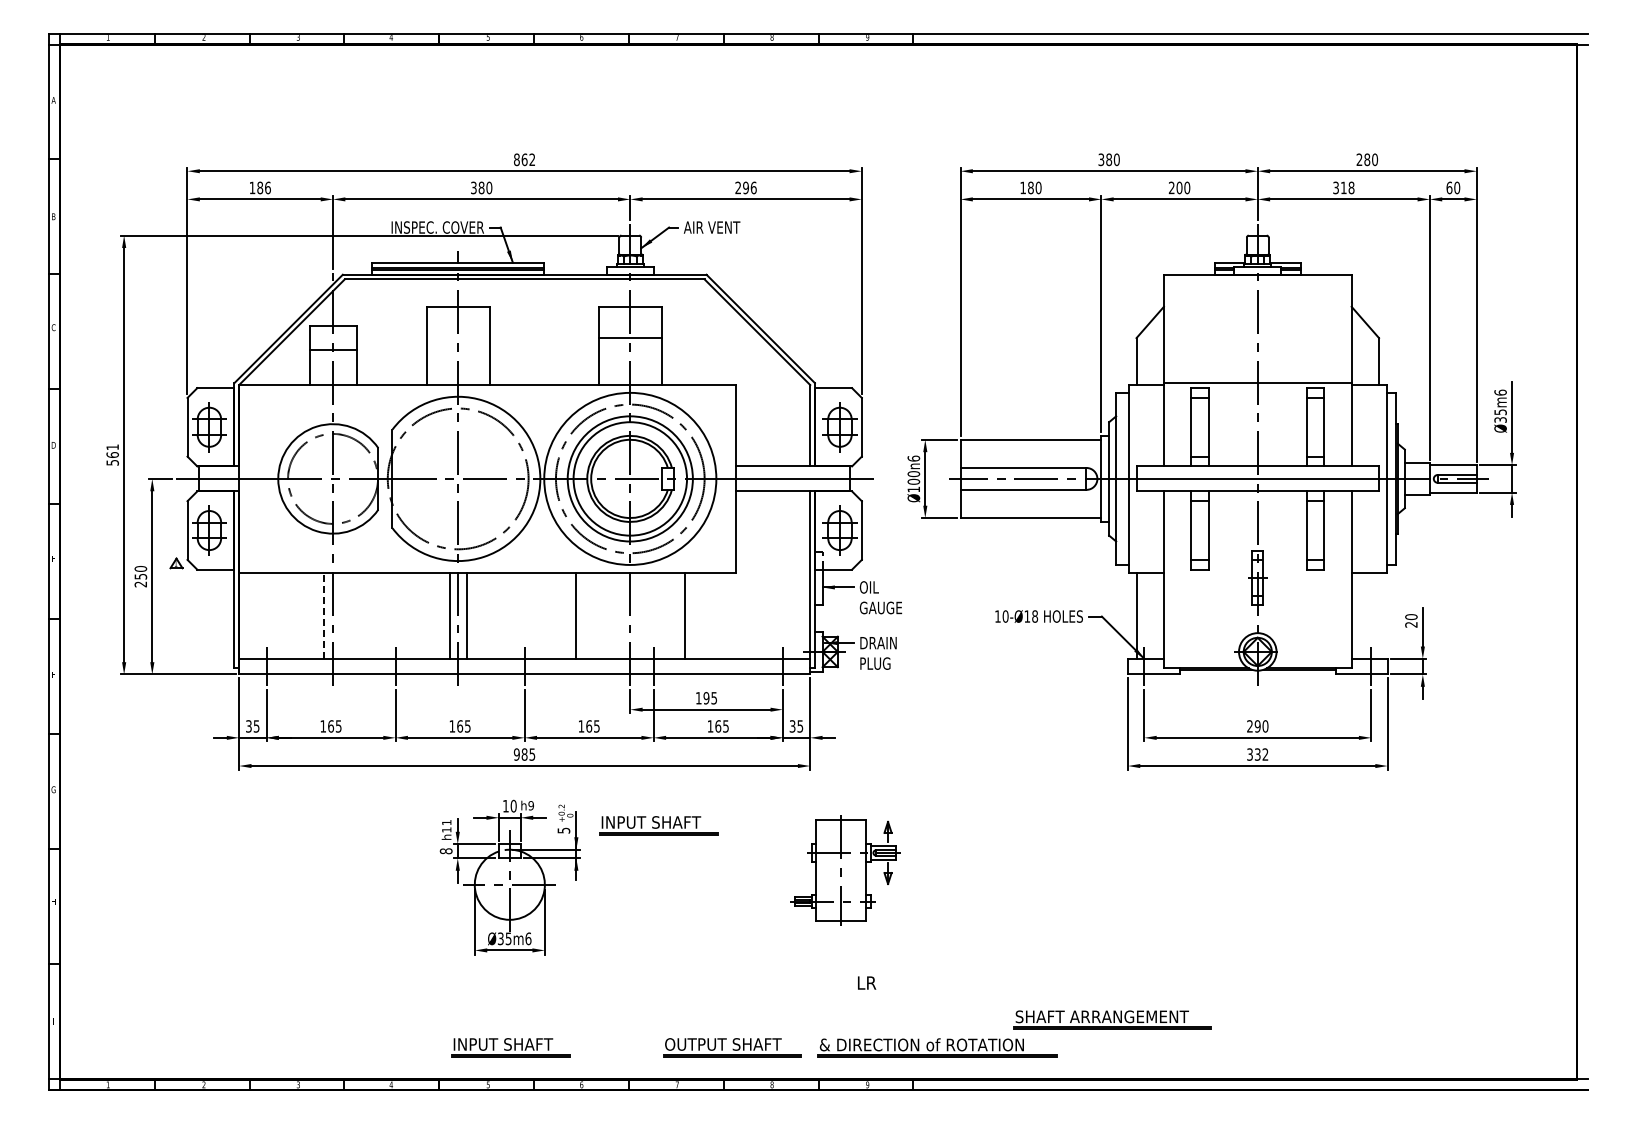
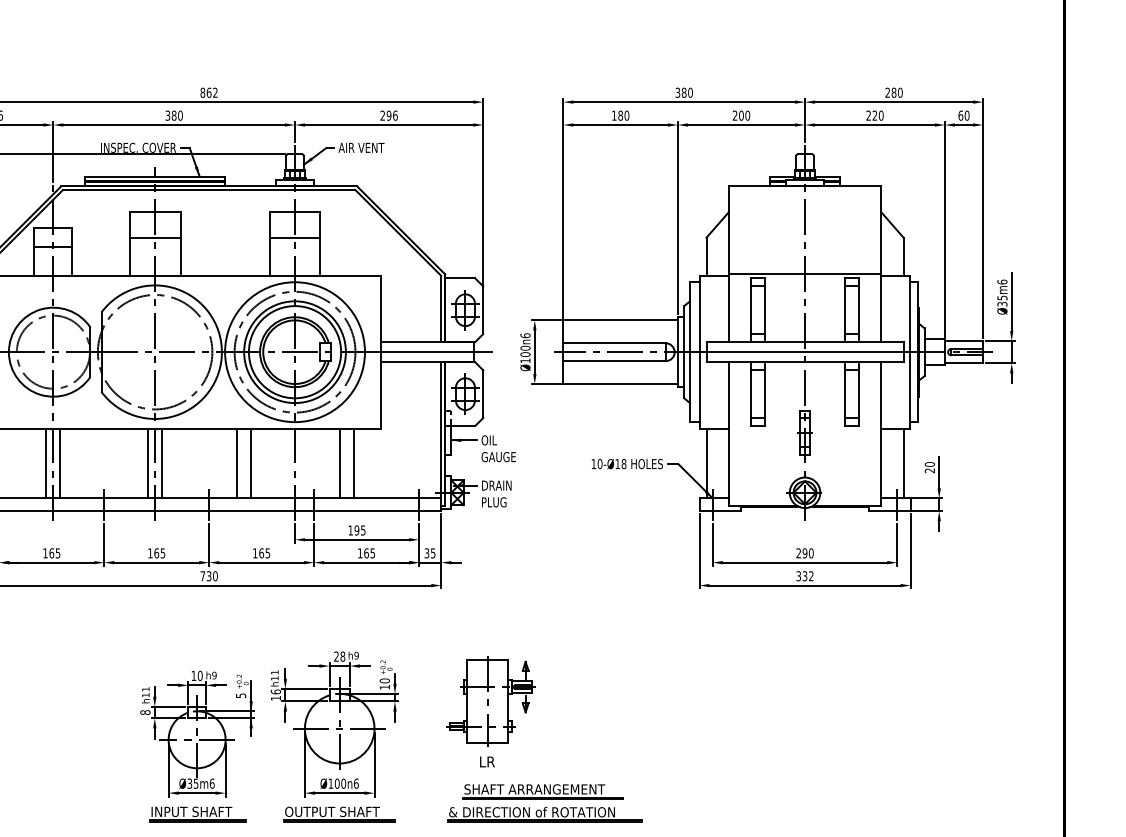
text: (1343, 187) -> (874, 115), 318 -> 220
line: (457, 338) -> (154, 238), added
line: (324, 615) -> (46, 463), dashed -> solid
line: (341, 615) -> (60, 463), added
line: (558, 615) -> (236, 463), added
line: (702, 615) -> (353, 463), added
line: (1379, 615) -> (903, 463), added
text: (524, 754) -> (209, 576), 985 -> 730
part: (658, 825) -> (317, 633), removed
part: (845, 870) -> (491, 701), moved
part: (509, 877) -> (196, 733), moved
part: (678, 936) -> (334, 724), added
part: (1112, 1019) -> (543, 791), moved
part: (732, 1047) -> (339, 814), moved

